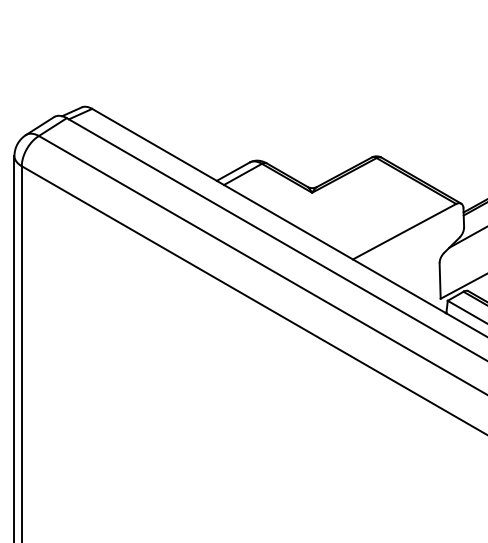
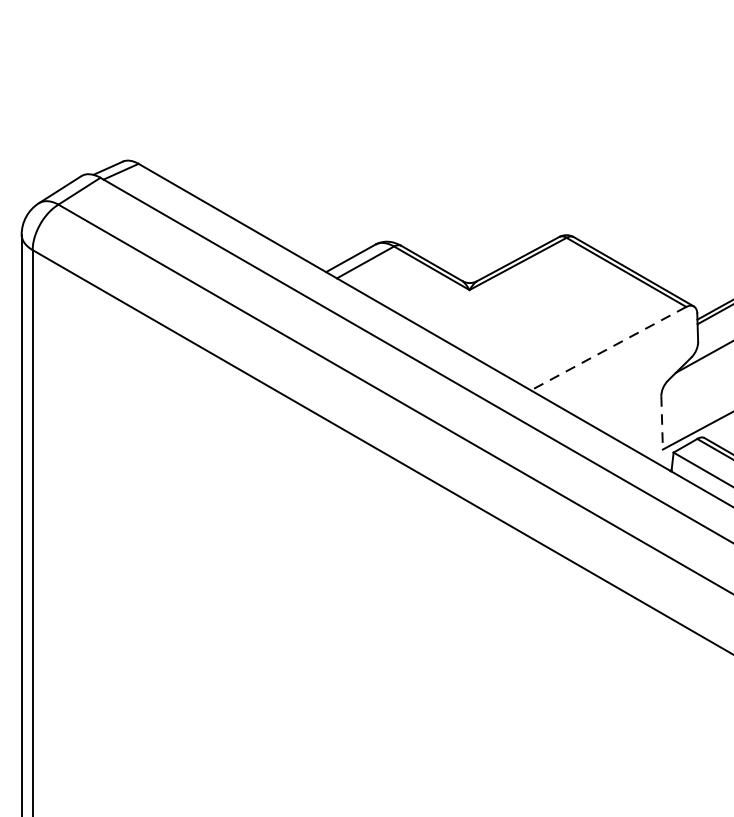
line: (404, 231) -> (608, 348), solid -> dashed
line: (440, 281) -> (662, 423), solid -> dashed

